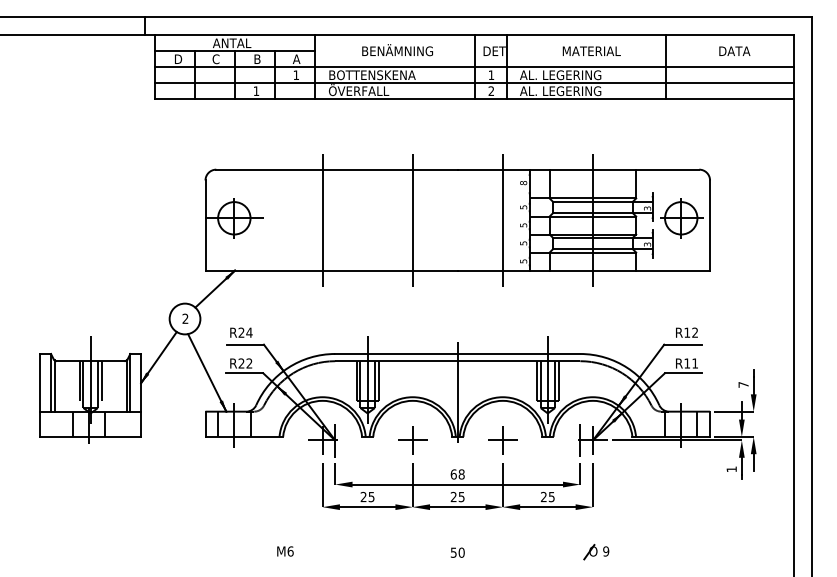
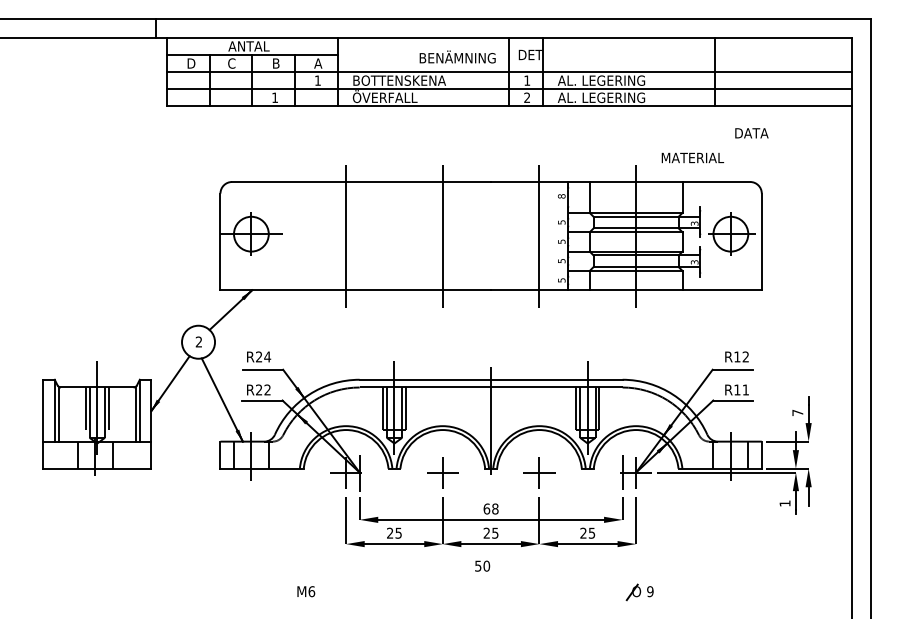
text: (397, 50) -> (457, 57), moved
text: (591, 50) -> (692, 157), moved
text: (734, 50) -> (751, 132), moved
text: (457, 552) -> (482, 565), moved

